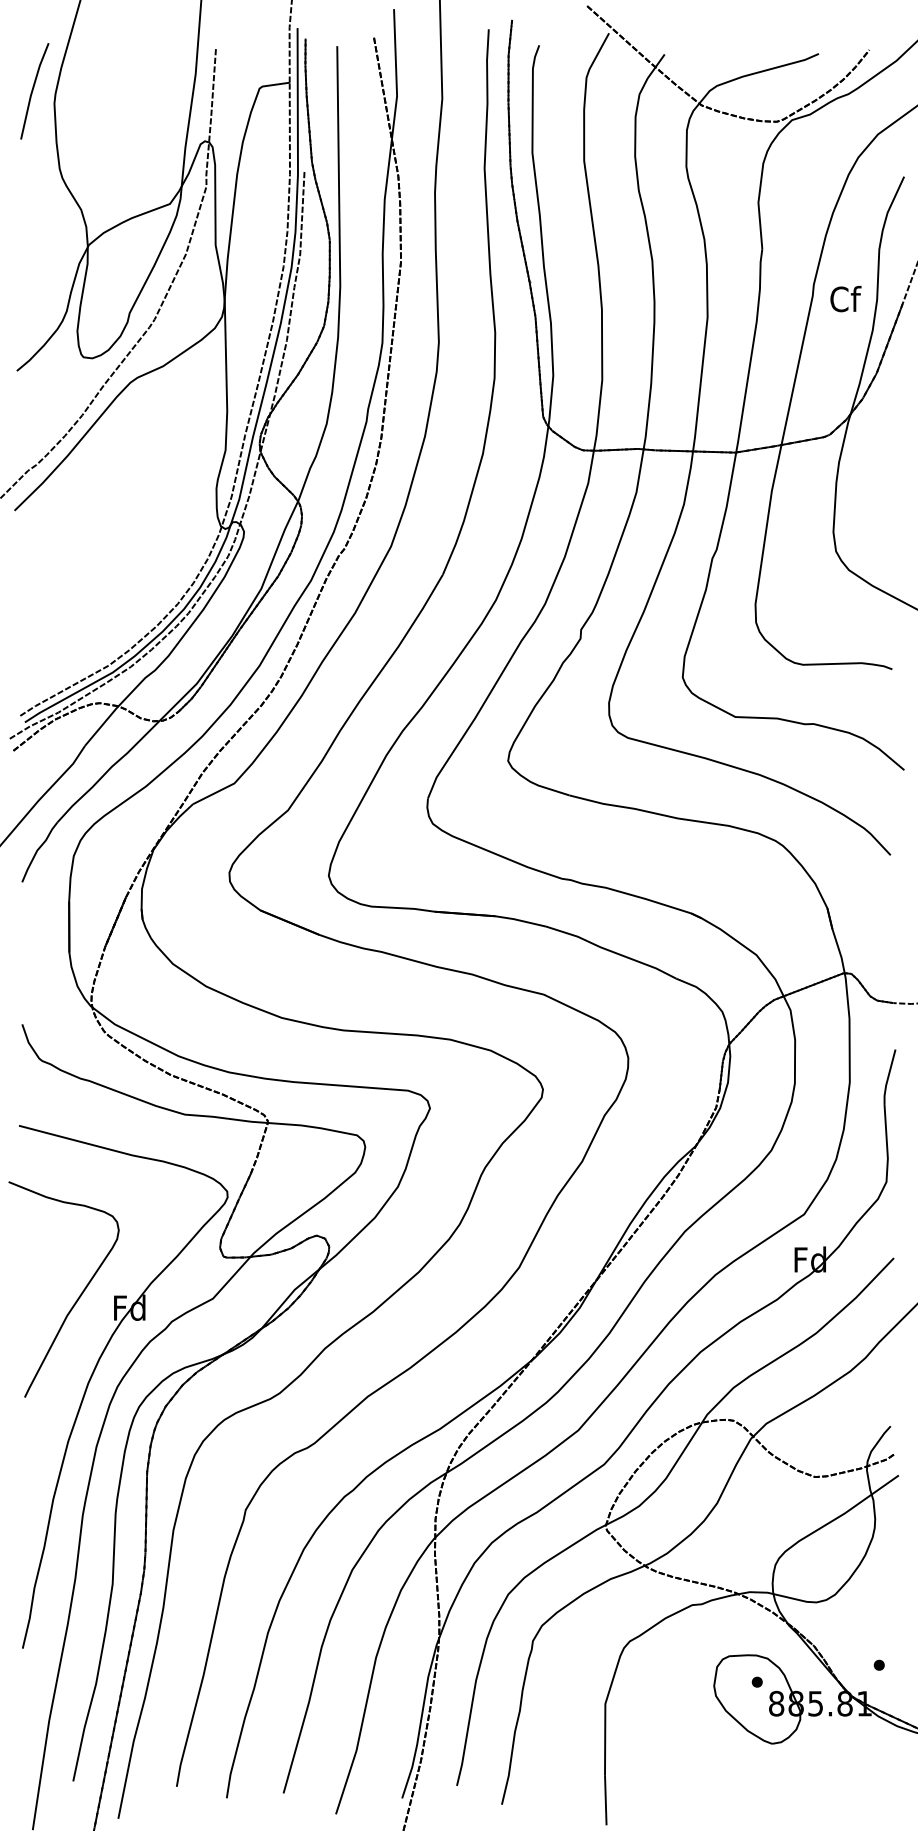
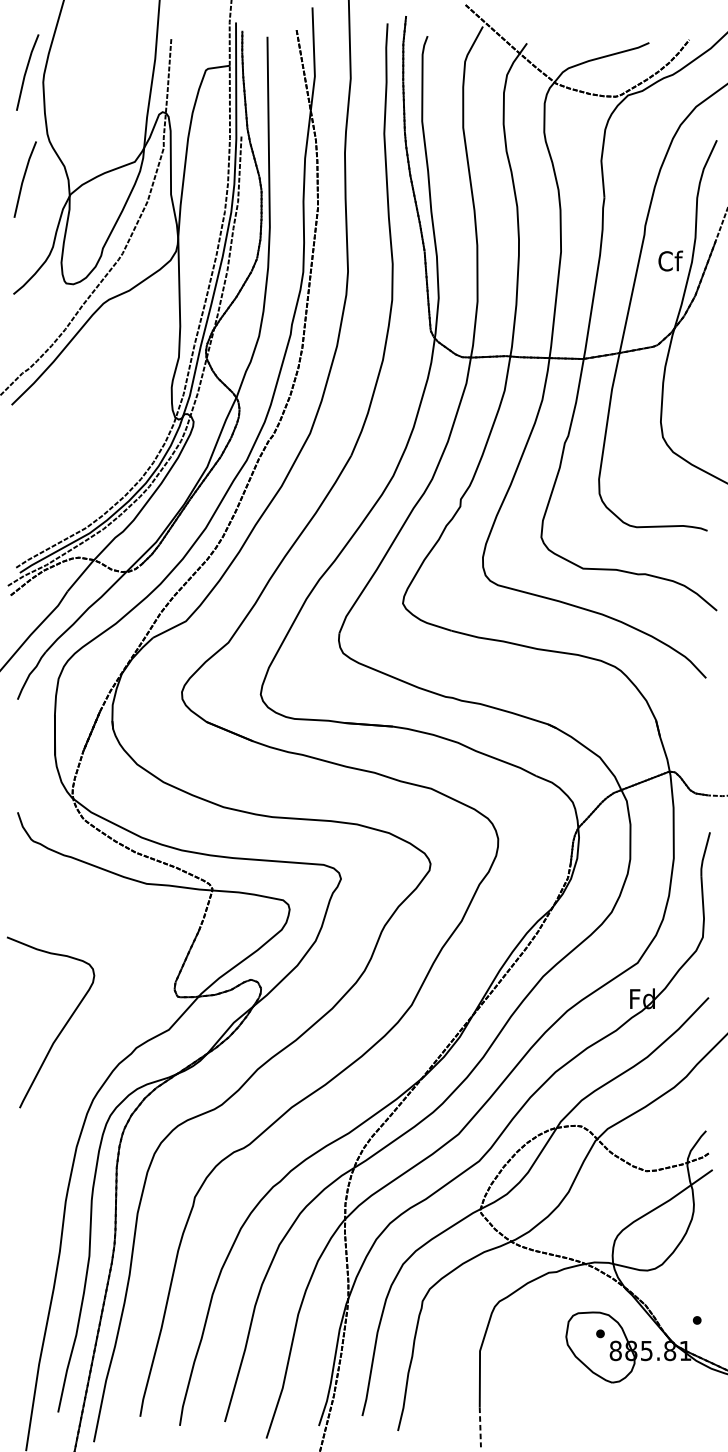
line: (30, 226) -> (24, 179), added
text: (845, 298) -> (670, 260), moved
part: (94, 1372) -> (75, 1088), removed
line: (605, 1800) -> (480, 1427), solid -> dashed

